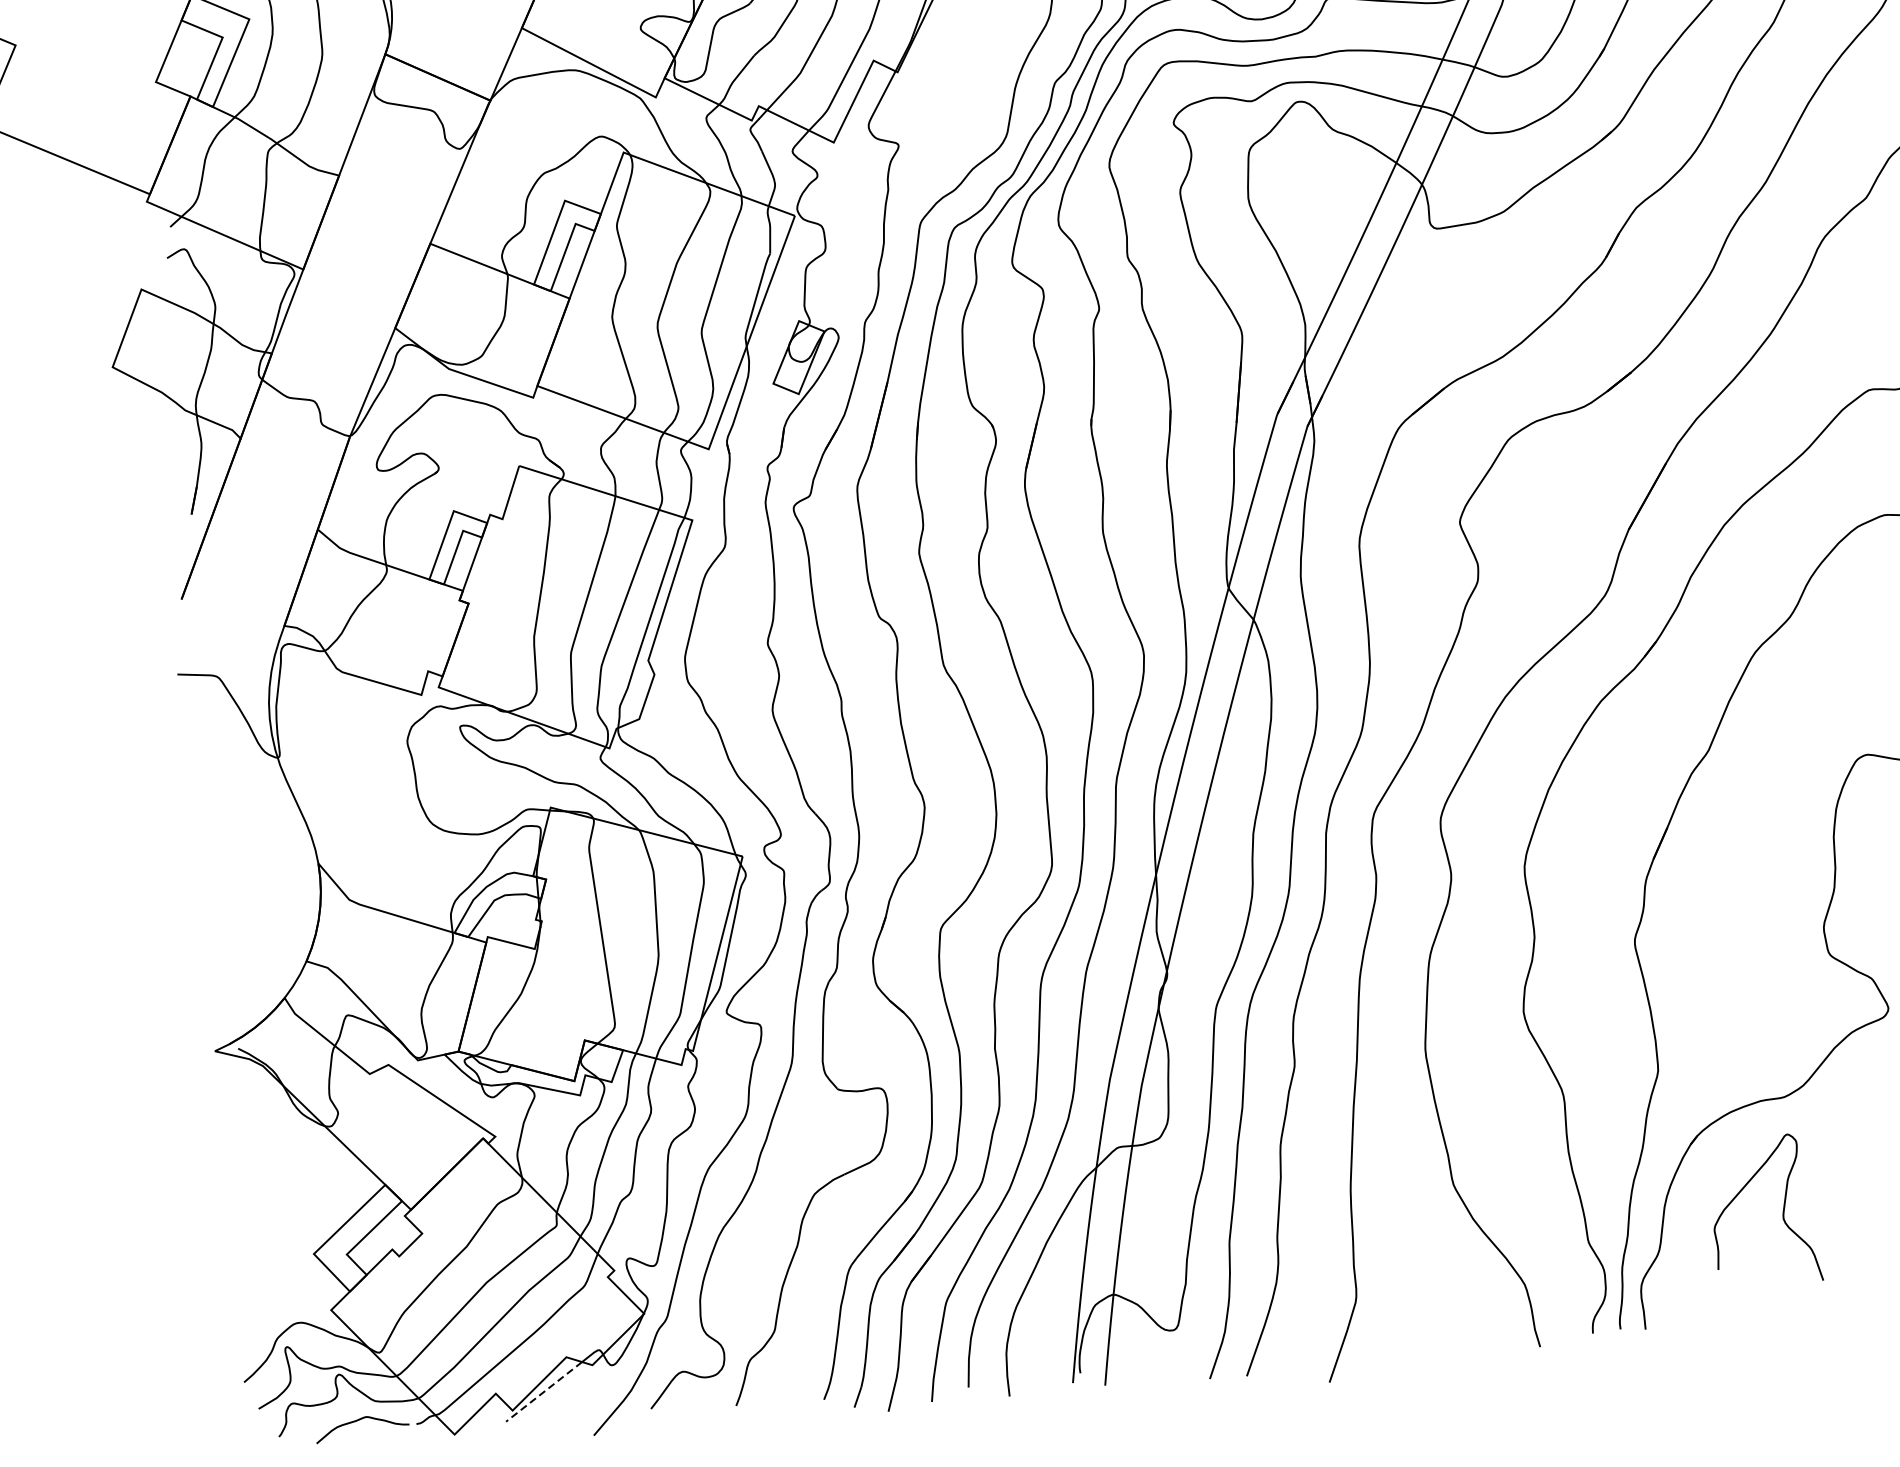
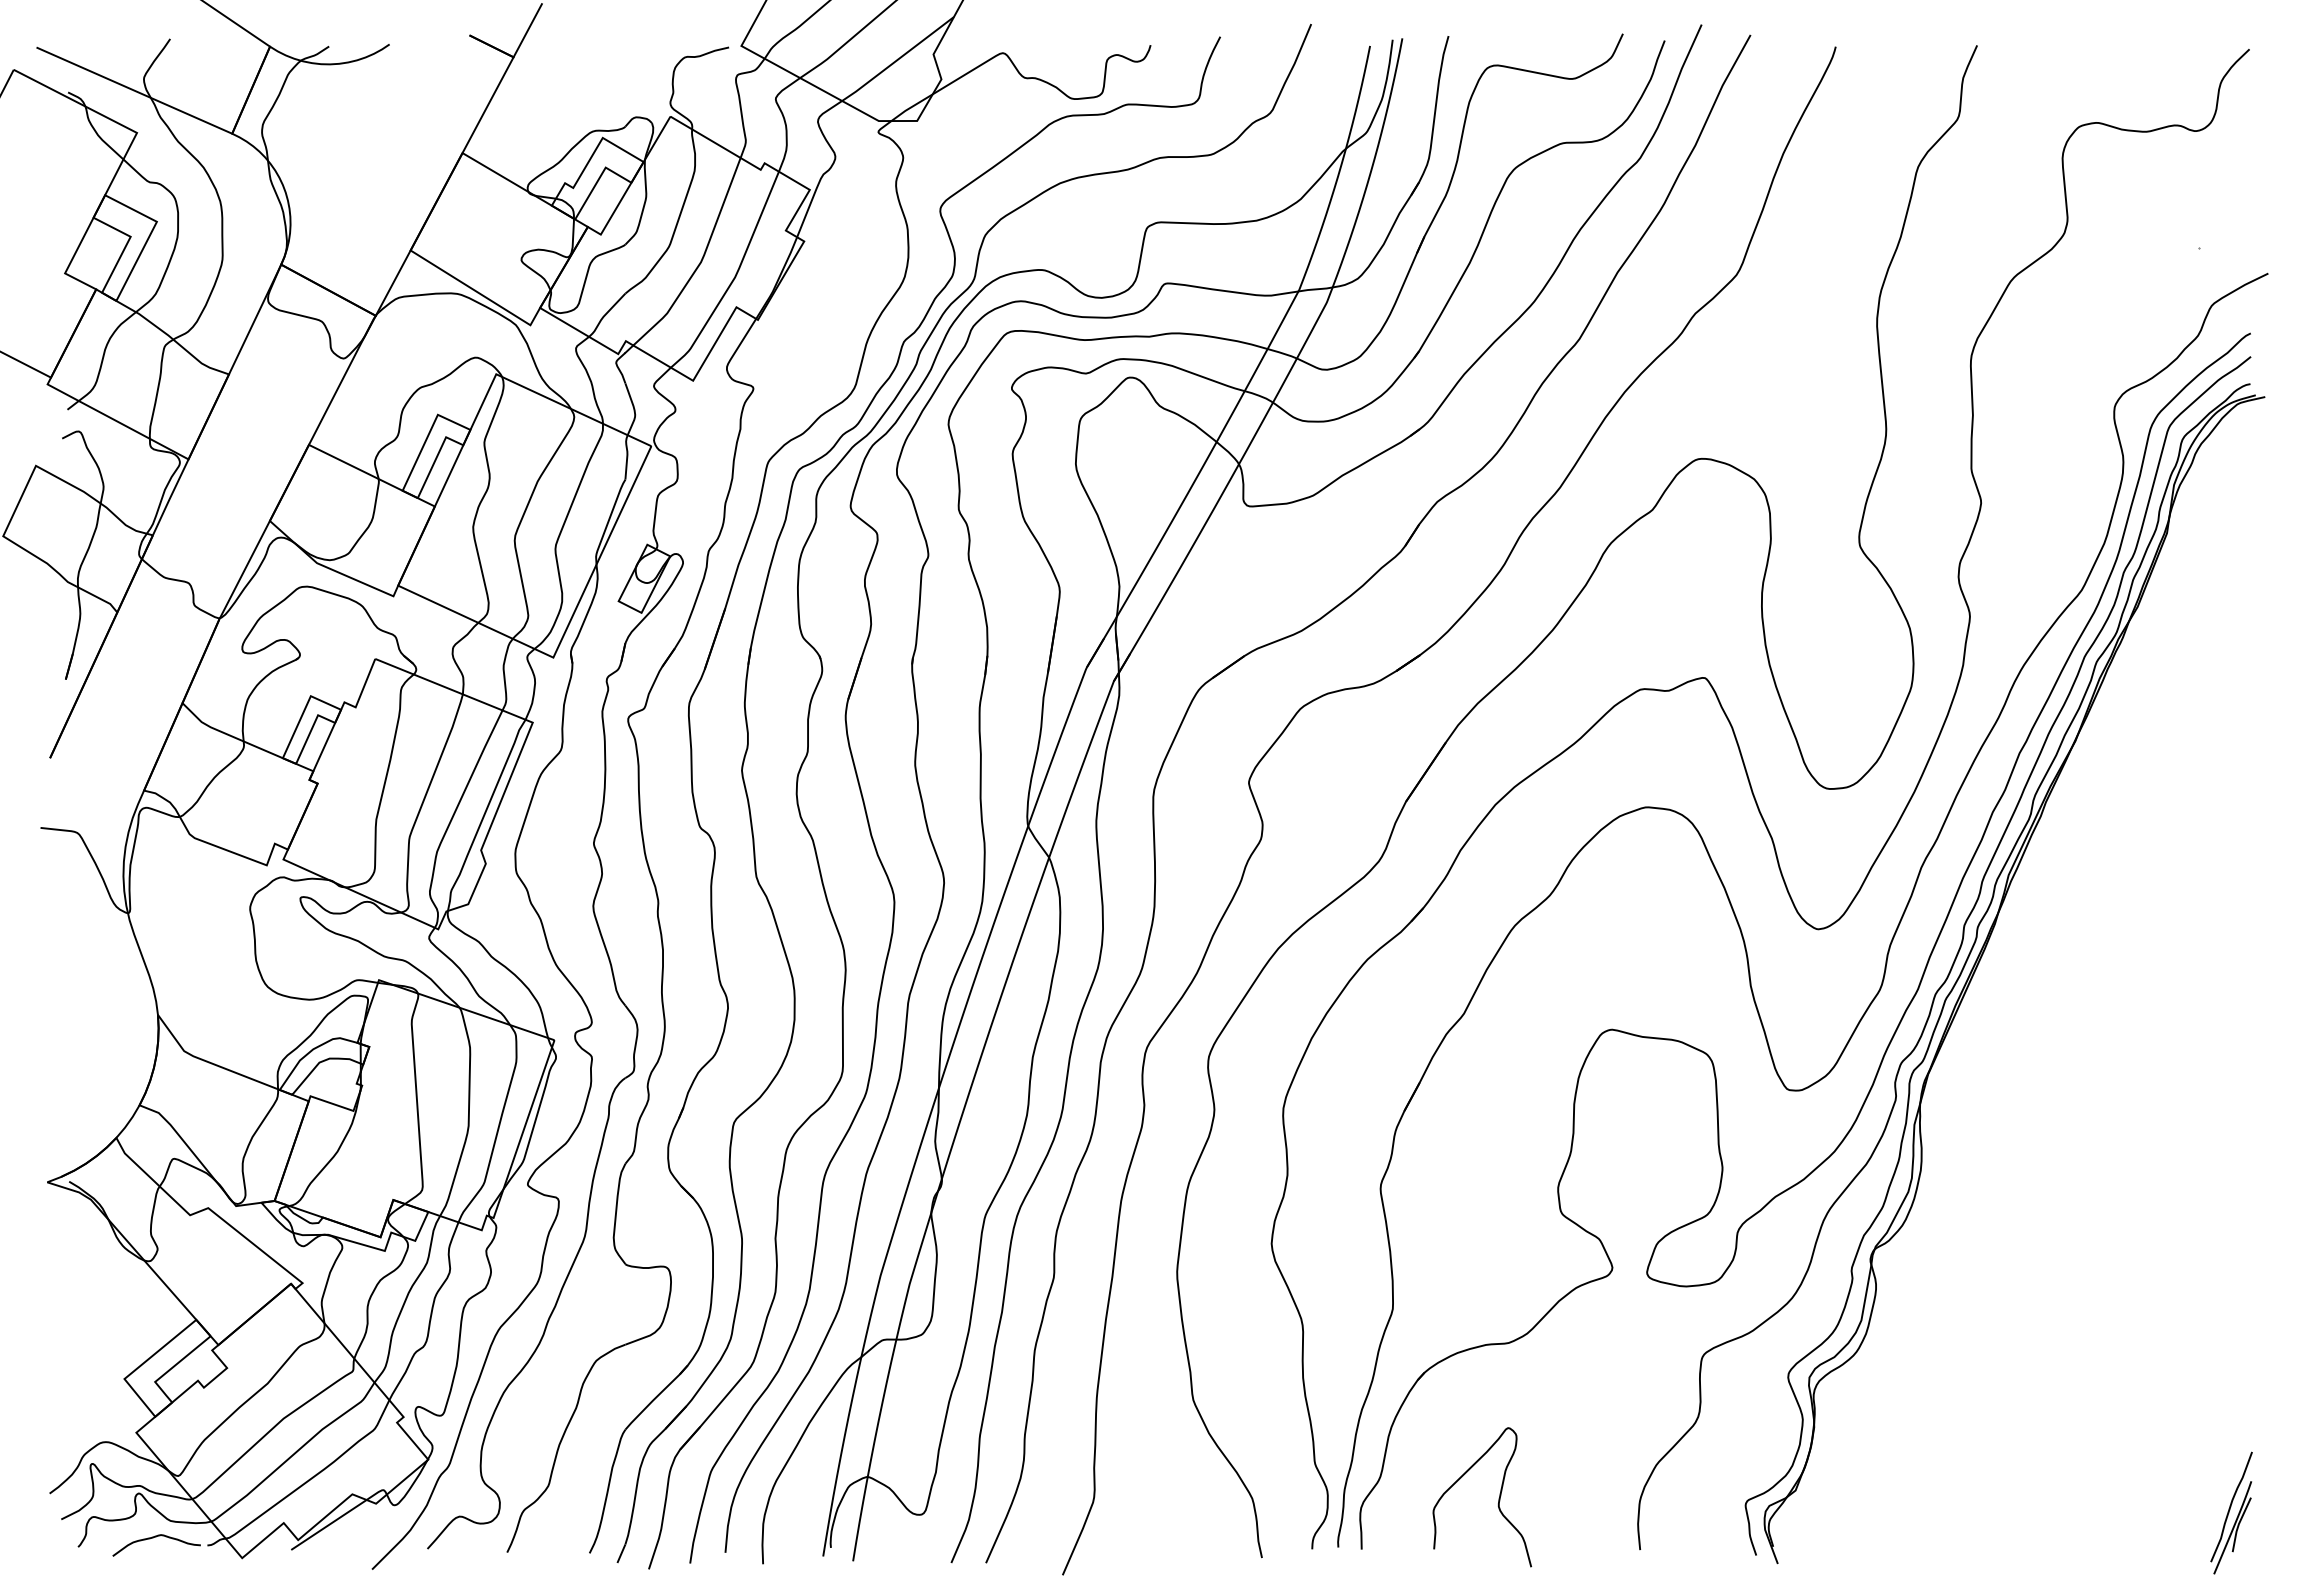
curve: (1782, 1210) -> (1498, 1498), moved
line: (543, 1392) -> (328, 1525), dashed -> solid

